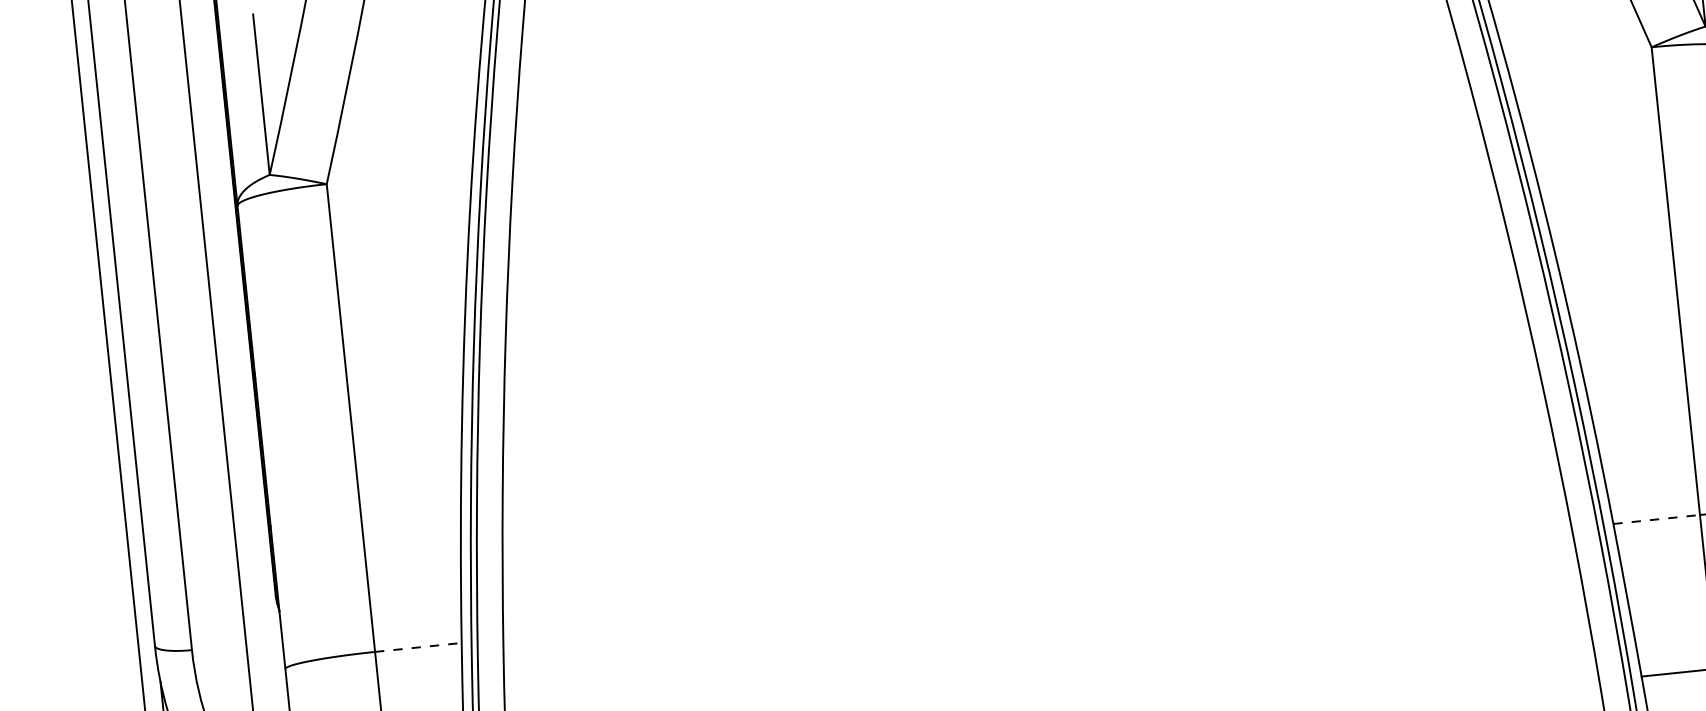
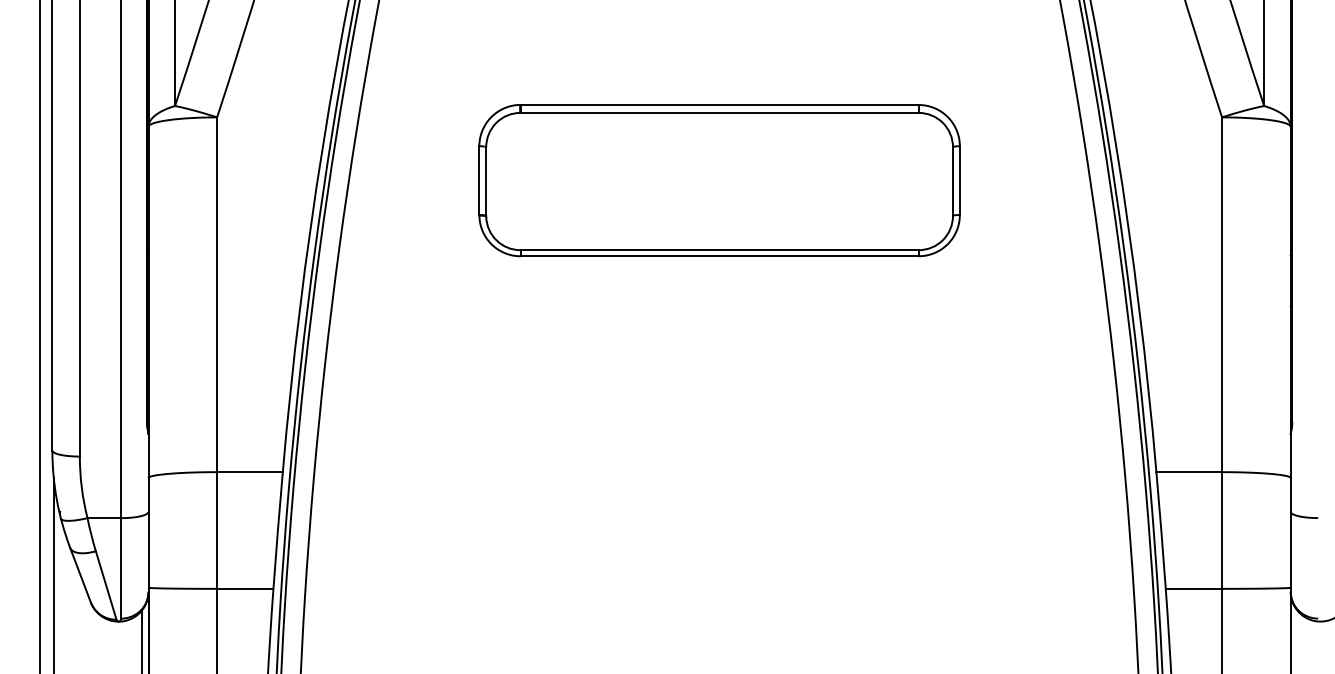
part: (997, 198) -> (719, 180), added
line: (1657, 519) -> (1189, 472), dashed -> solid
line: (417, 647) -> (249, 472), dashed -> solid

